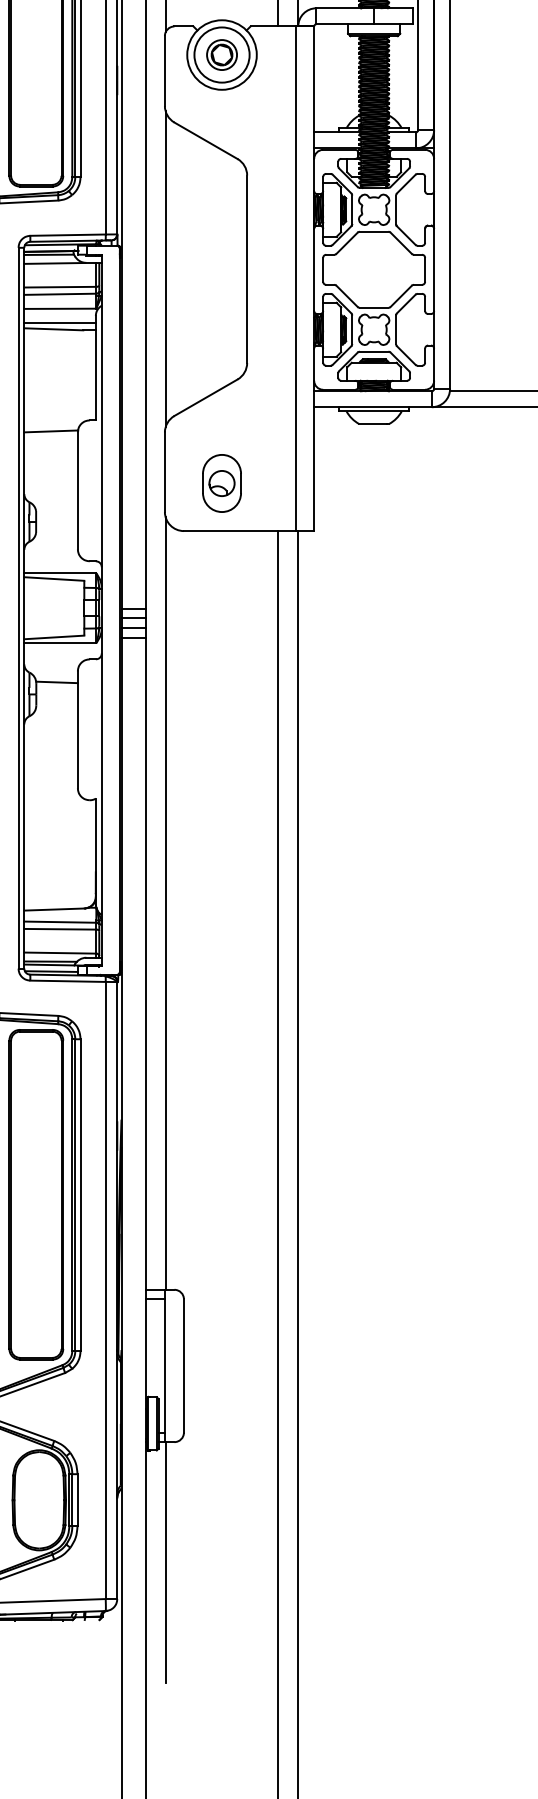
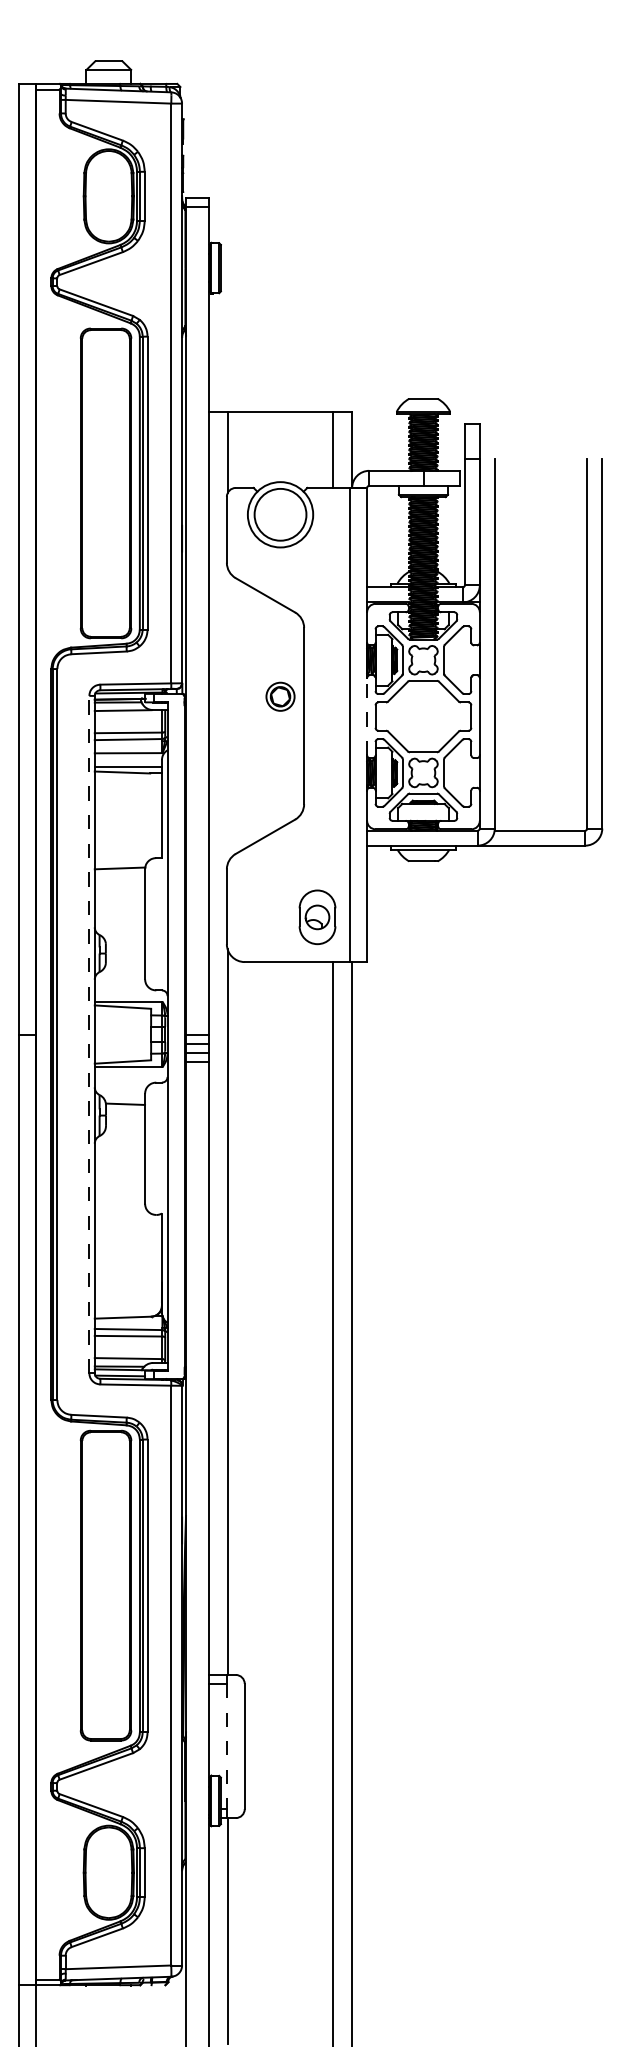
part: (222, 54) -> (280, 696), moved
line: (165, 268) -> (227, 715), removed
line: (314, 269) -> (367, 716), solid -> dashed
part: (222, 483) -> (317, 917), moved
line: (18, 608) -> (89, 1034), solid -> dashed
line: (164, 1365) -> (226, 1746), solid -> dashed

